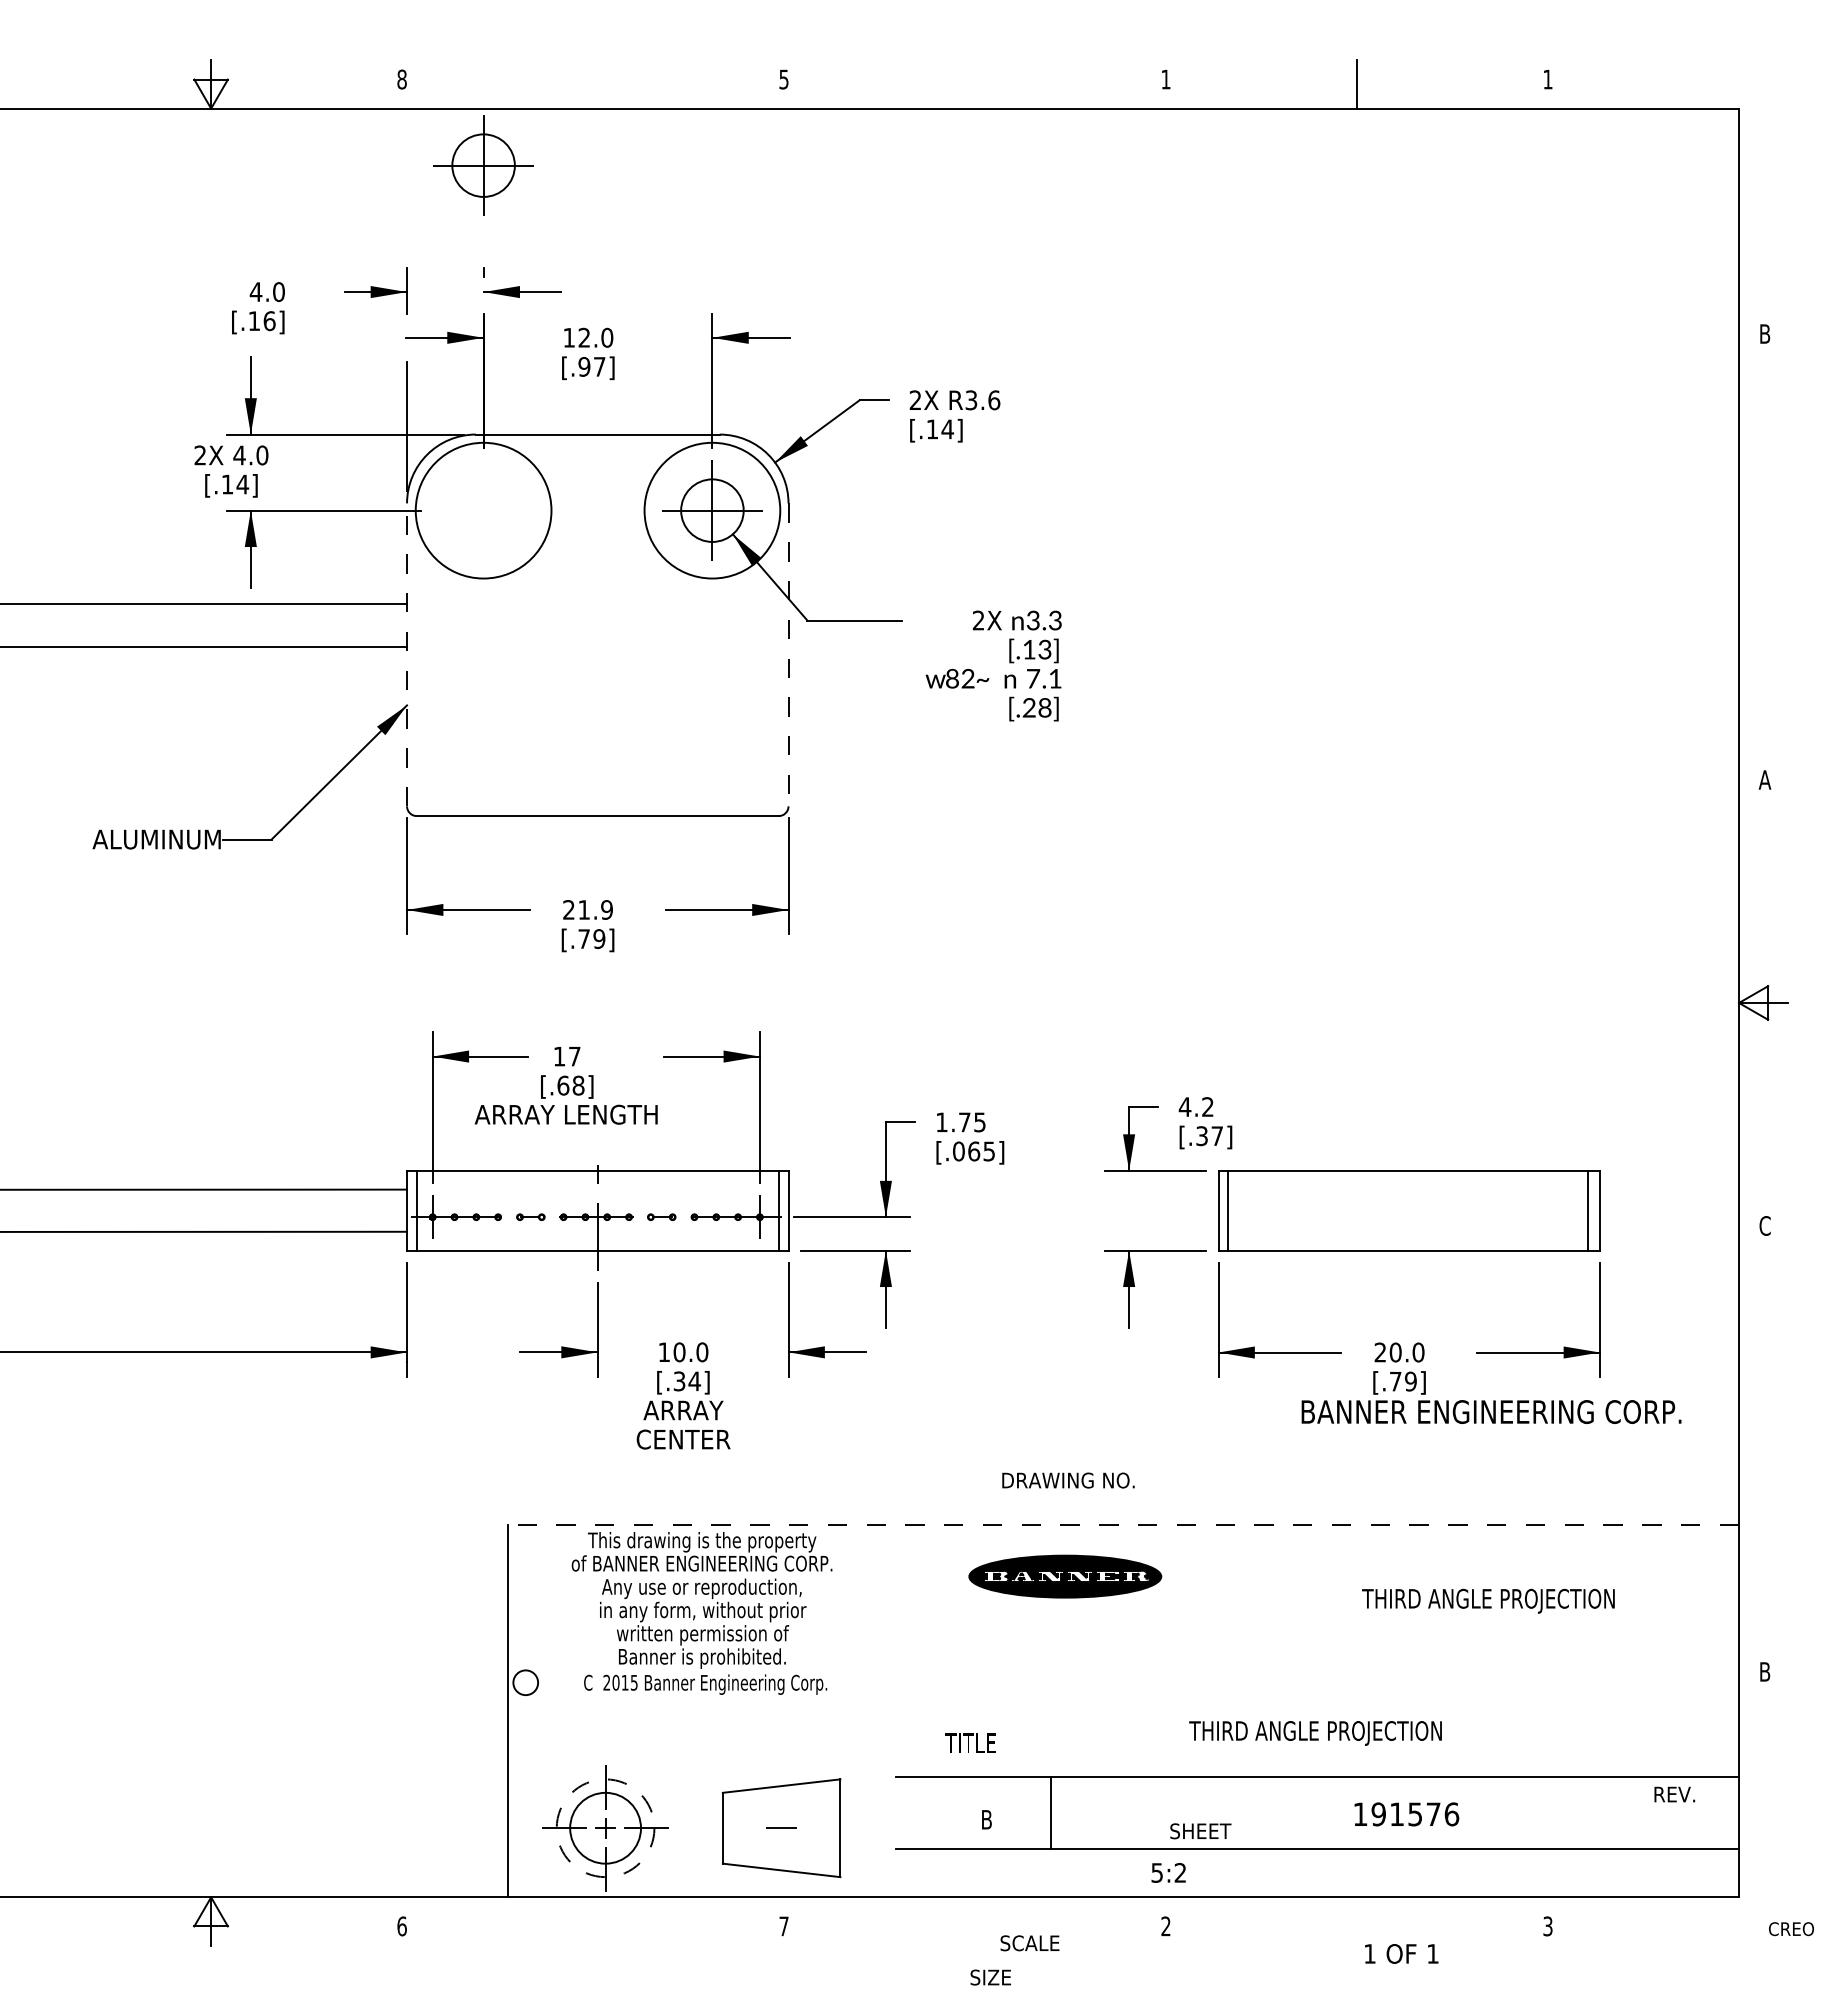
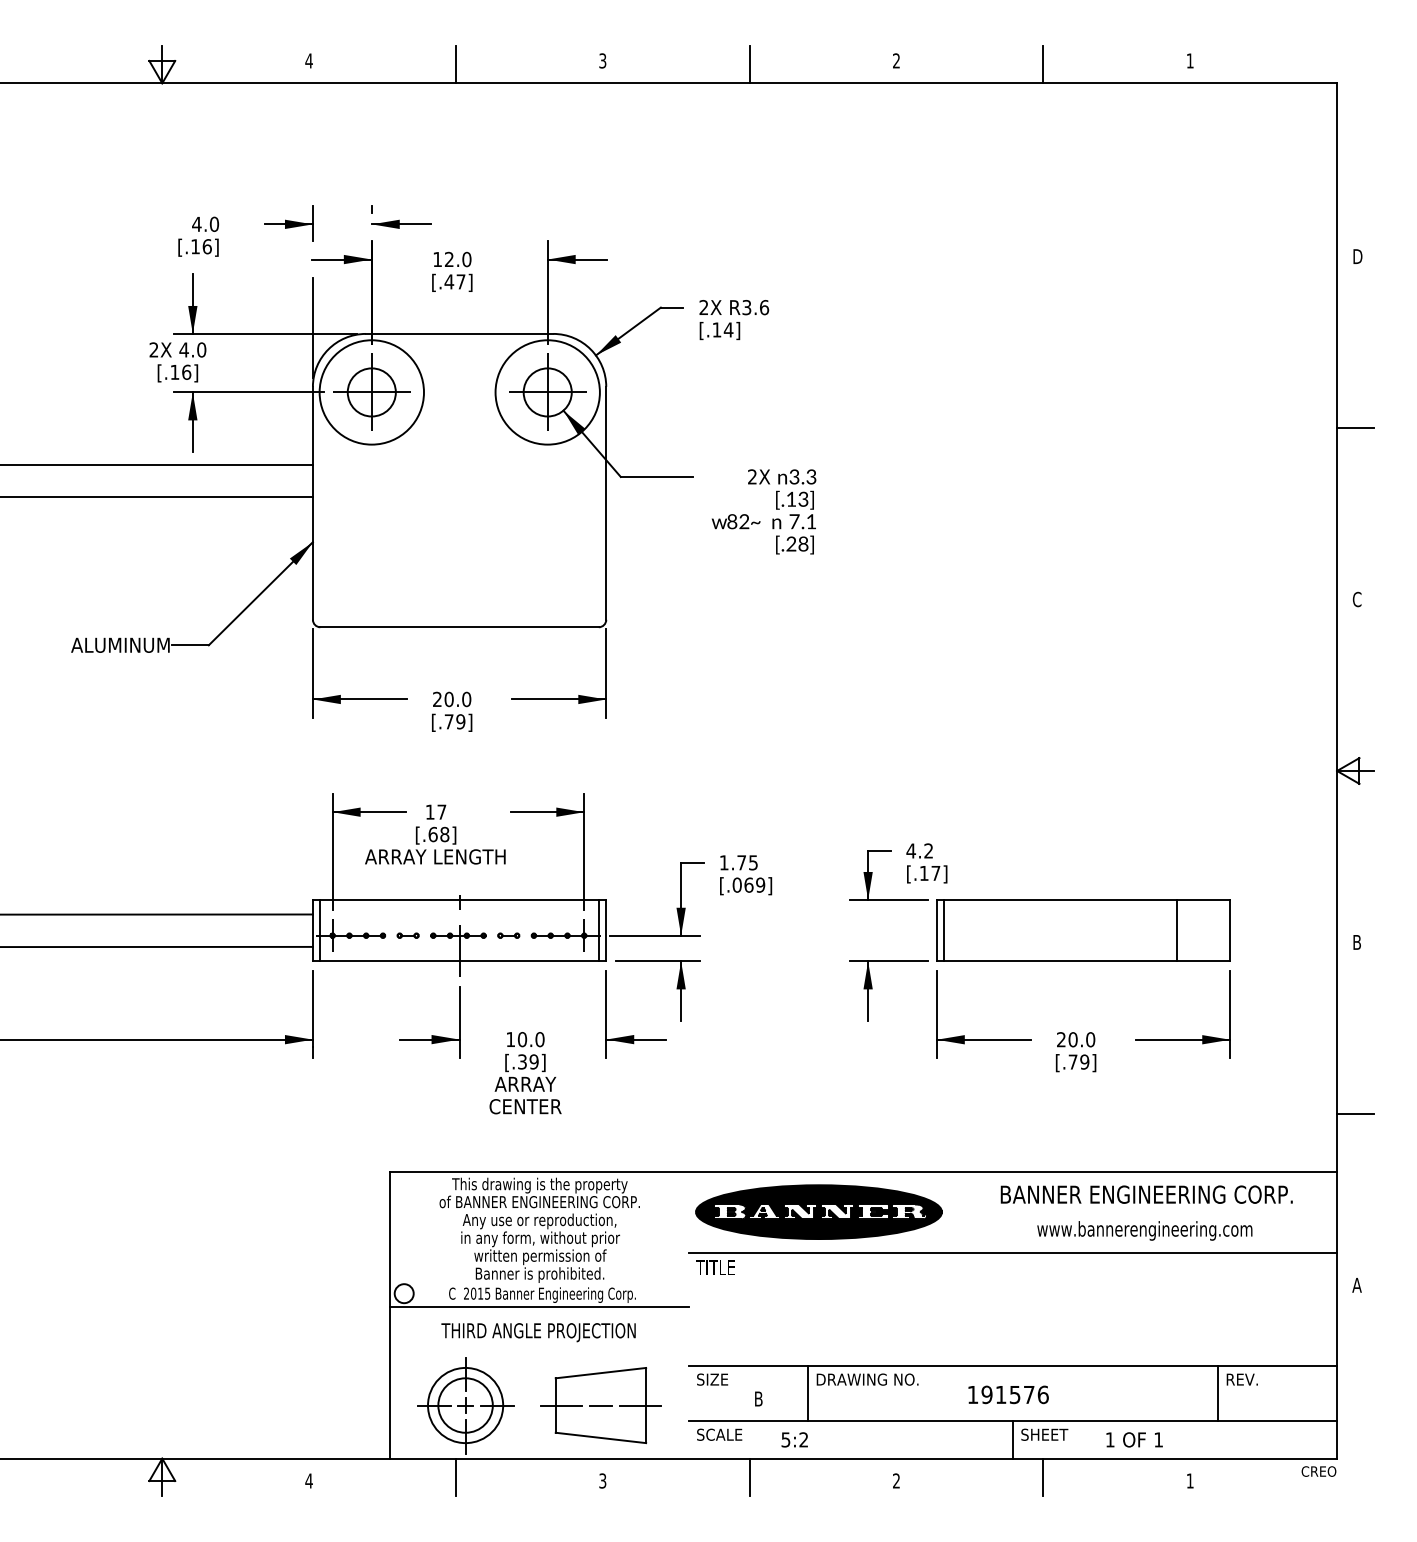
text: (784, 78) -> (603, 60), 5 -> 3
text: (402, 79) -> (309, 60), 8 -> 4
text: (1165, 79) -> (896, 60), 1 -> 2
line: (593, 84) -> (456, 64), added
line: (975, 84) -> (750, 64), added
part: (483, 165) -> (371, 392), moved
text: (1766, 333) -> (1358, 256), B -> D
text: (584, 366) -> (449, 281), [.97] -> [.47]
text: (242, 484) -> (186, 372), [.14] -> [.16]
line: (1763, 557) -> (1355, 428), added
line: (407, 654) -> (313, 503), dashed -> solid
line: (788, 655) -> (606, 503), dashed -> solid
text: (1764, 779) -> (1356, 599), A -> C
text: (595, 909) -> (457, 699), 21.9 -> 20.0
text: (1201, 1136) -> (923, 873), [.37] -> [.17]
text: (989, 1151) -> (760, 885), [.065] -> [.069]
line: (1588, 1210) -> (1177, 930), moved
text: (1764, 1225) -> (1356, 942), C -> B
text: (694, 1381) -> (533, 1062), [.34] -> [.39]
text: (1491, 1411) -> (1146, 1194), moved
line: (1763, 1448) -> (1355, 1113), added
text: (1068, 1480) -> (867, 1379), moved
line: (1123, 1525) -> (863, 1172), dashed -> solid
part: (1065, 1576) -> (819, 1211), size x1.67
text: (1488, 1600) -> (1144, 1230), THIRD ANGLE PROJECTION -> www.bannerengineering.com
line: (1317, 1629) -> (1012, 1252), added
text: (1764, 1671) -> (1356, 1285), B -> A
line: (701, 1699) -> (539, 1306), added
text: (1315, 1733) -> (538, 1332), moved
text: (970, 1742) -> (715, 1267), moved
text: (1674, 1794) -> (1242, 1379), moved
line: (1583, 1812) -> (1217, 1393), added
text: (1406, 1814) -> (1008, 1394), moved
circle: (605, 1828) -> (465, 1405), dashed -> solid
line: (730, 1828) -> (561, 1405), added
line: (832, 1828) -> (640, 1405), added
text: (1200, 1831) -> (1044, 1434), moved
text: (1168, 1872) -> (794, 1439), moved
line: (1317, 1872) -> (1012, 1439), added
line: (593, 1921) -> (456, 1477), added
line: (975, 1921) -> (750, 1477), added
line: (1357, 1921) -> (1043, 1477), added
text: (402, 1926) -> (309, 1481), 6 -> 4
text: (783, 1926) -> (602, 1481), 7 -> 3
text: (1547, 1926) -> (1189, 1481), 3 -> 1
text: (1791, 1929) -> (1319, 1471), moved
text: (1029, 1943) -> (719, 1434), moved
text: (1401, 1953) -> (1134, 1439), moved
text: (990, 1977) -> (712, 1379), moved

